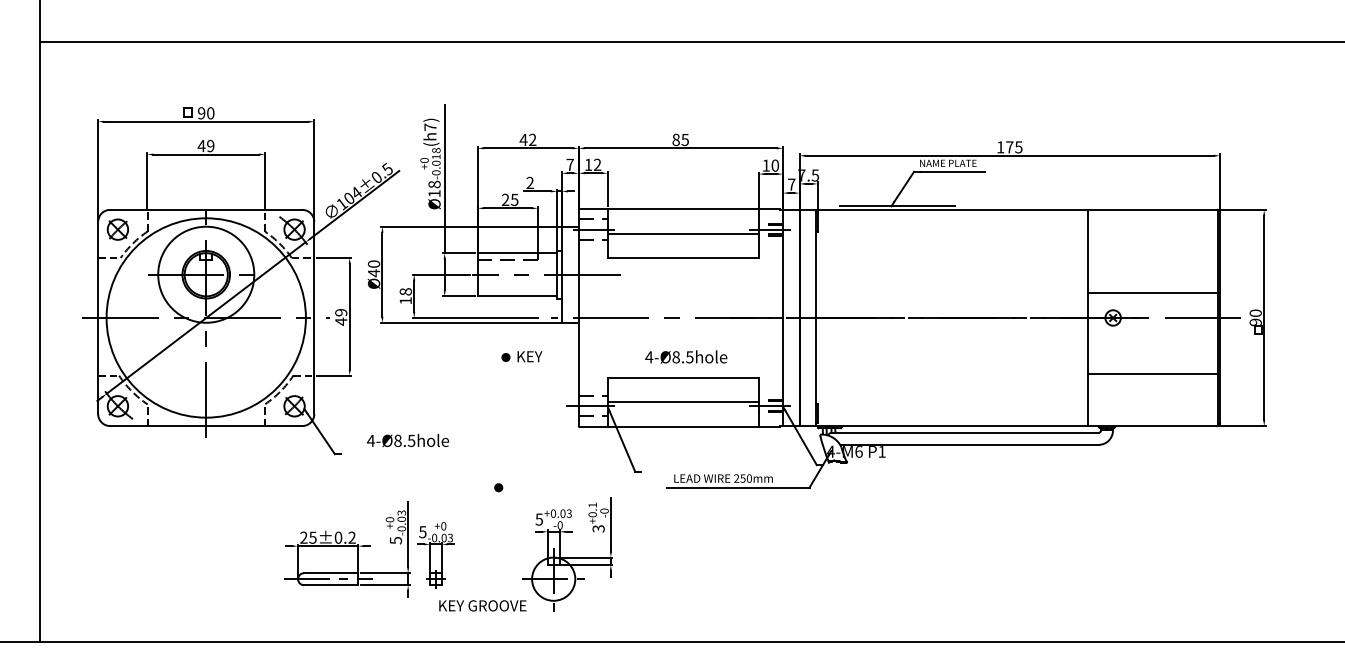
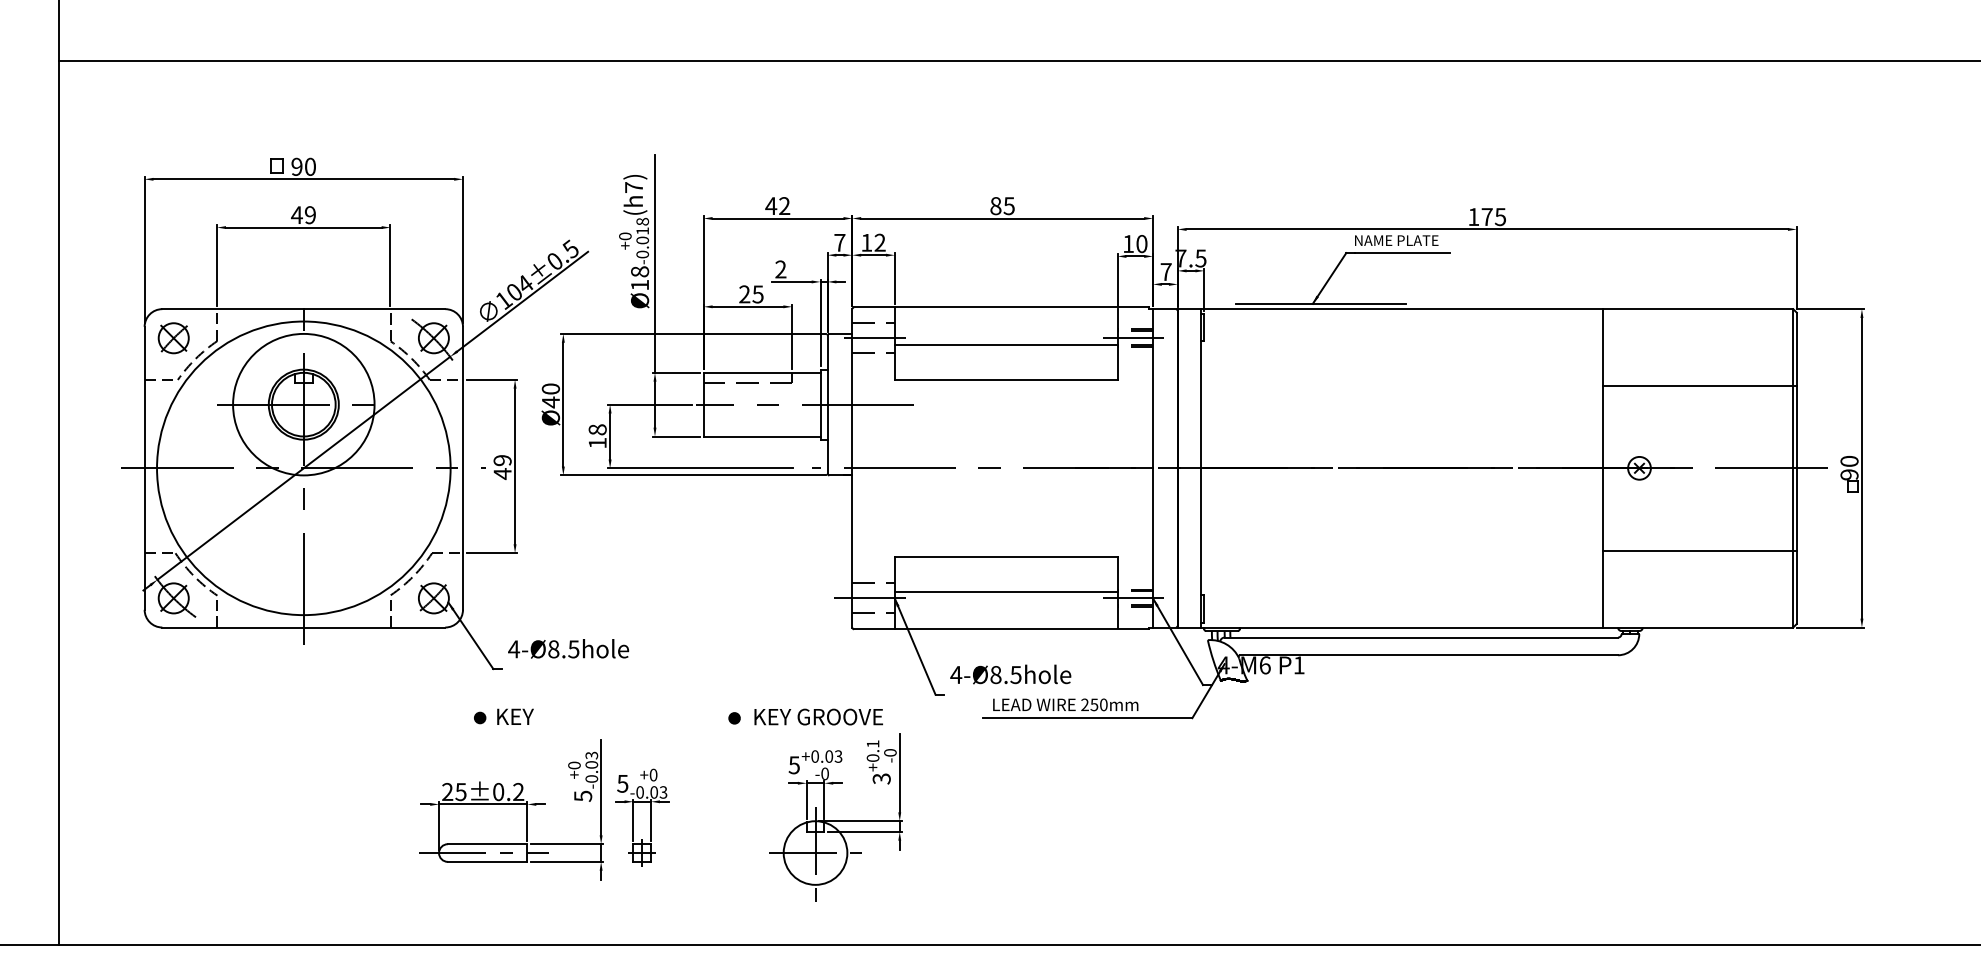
line: (1153, 293) -> (1698, 386), moved
part: (521, 356) -> (503, 716), moved
text: (686, 356) -> (1011, 673), moved
text: (408, 439) -> (569, 647), moved
text: (482, 605) -> (818, 716), moved

